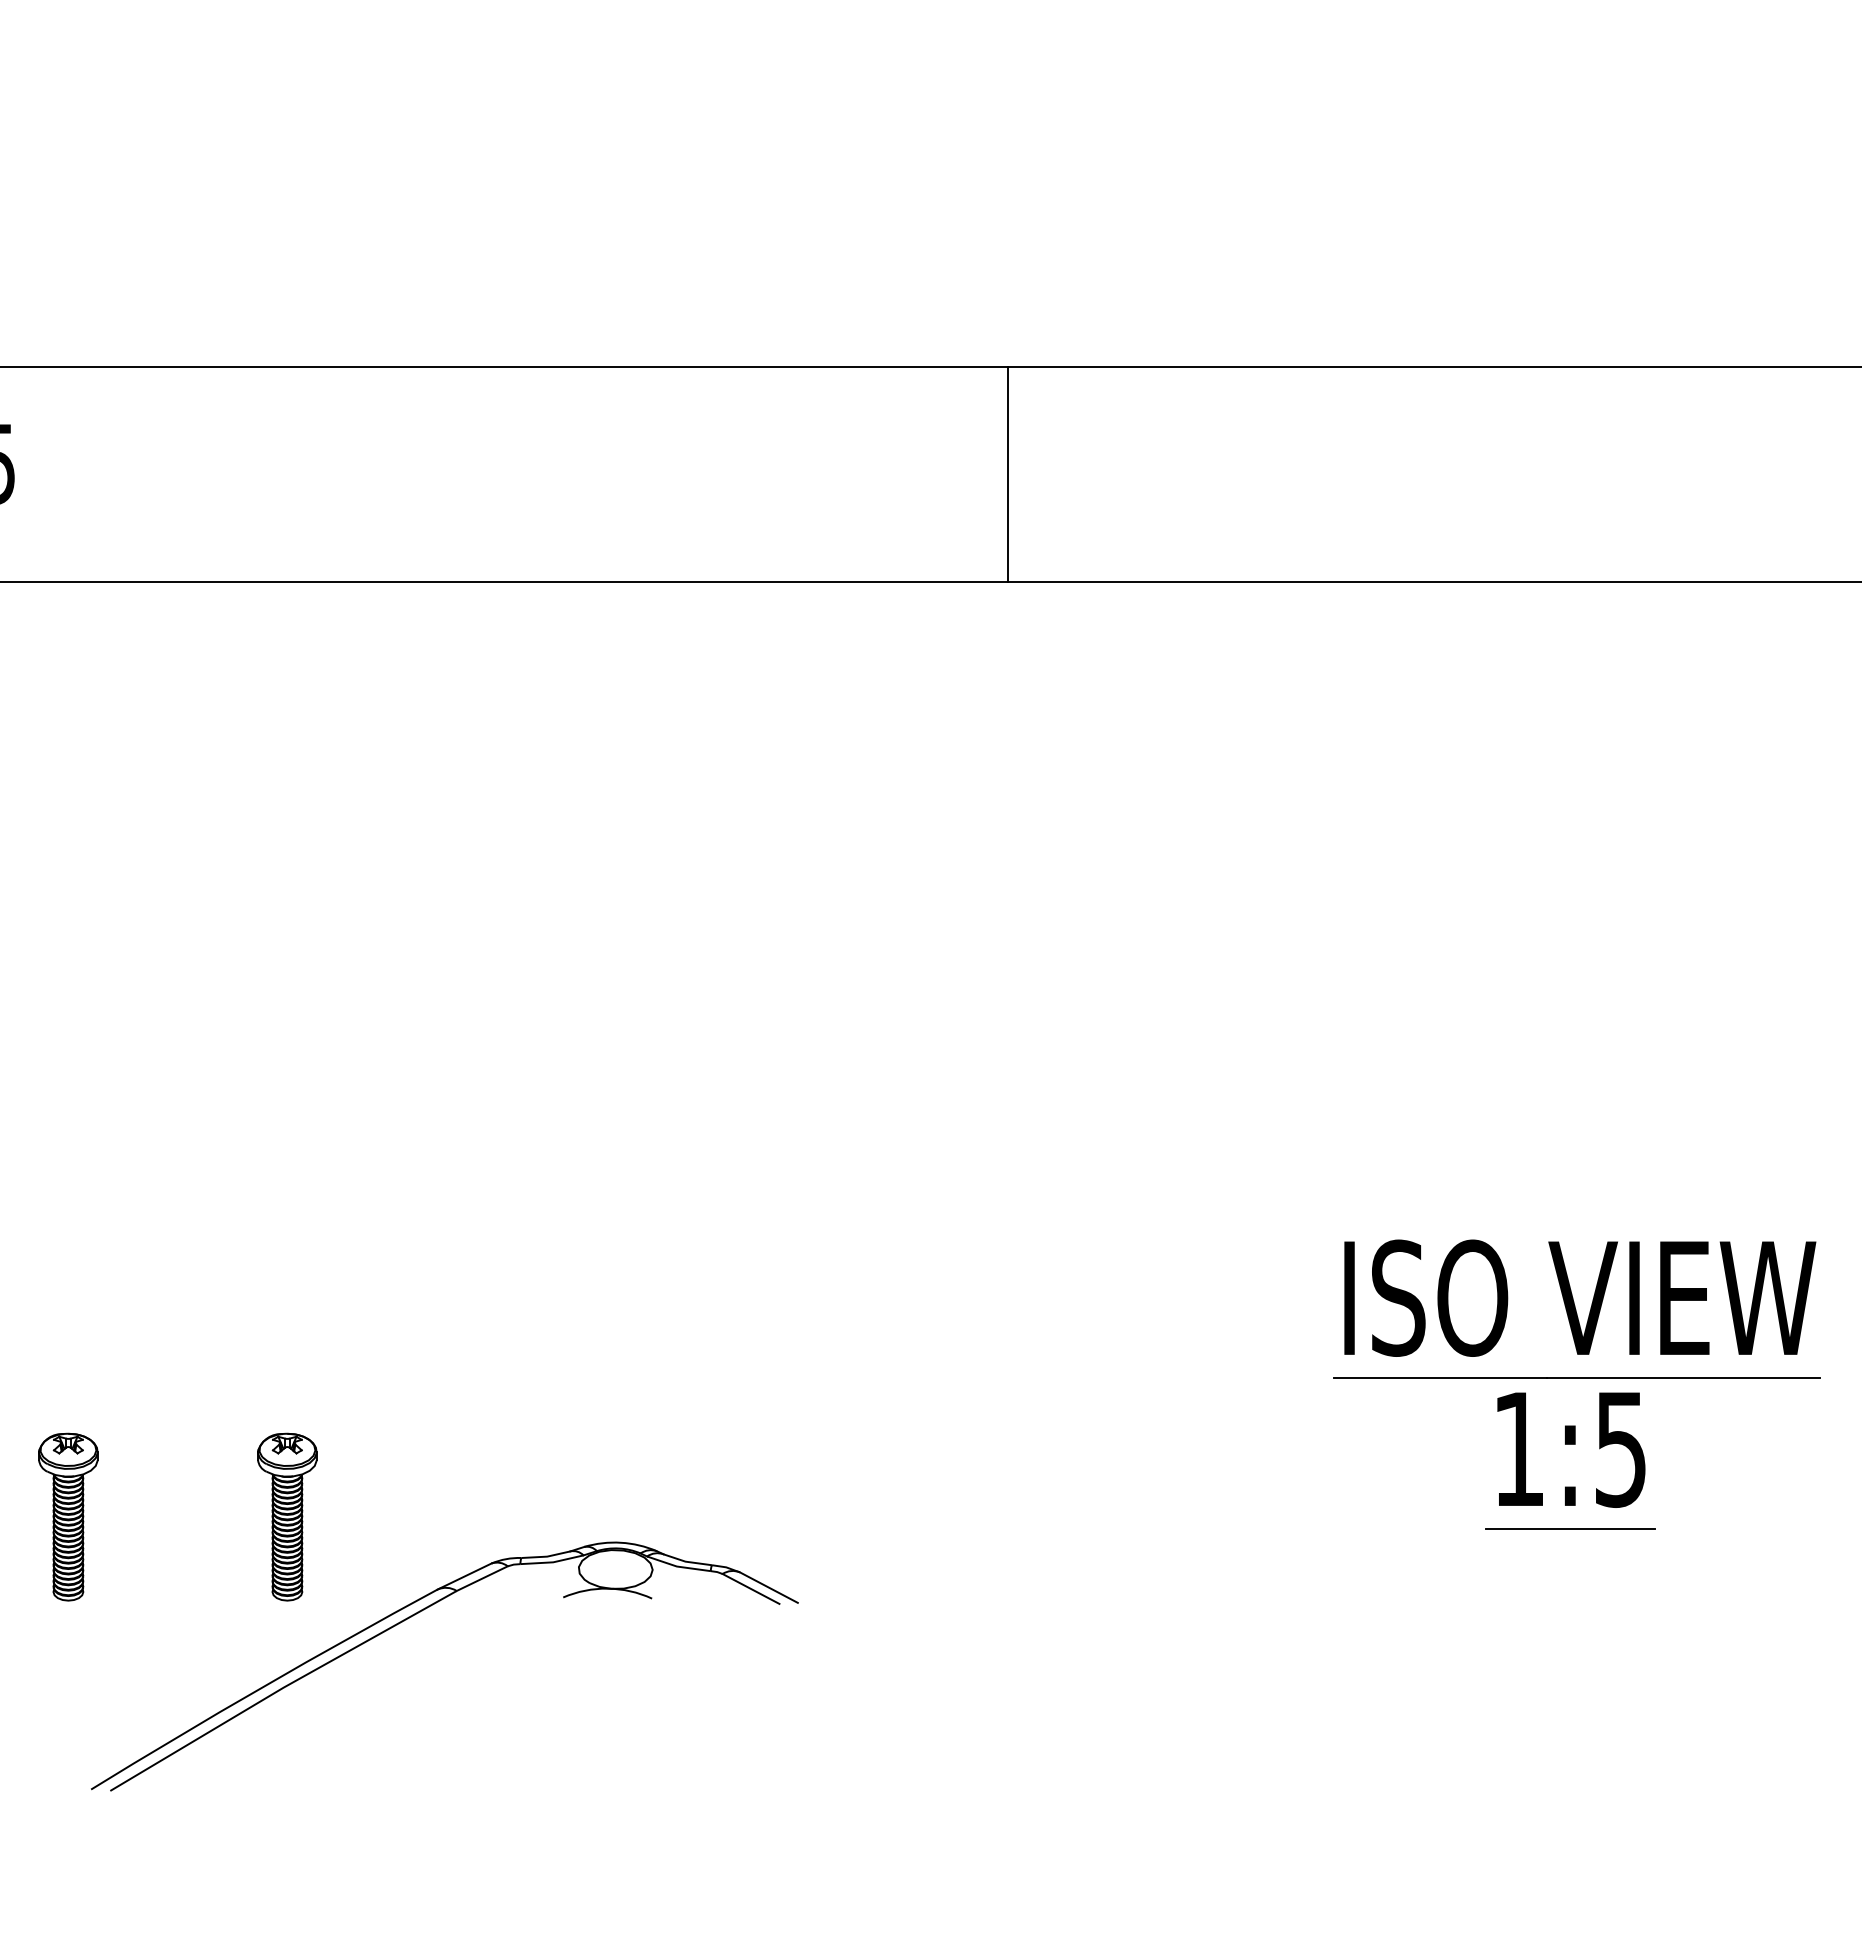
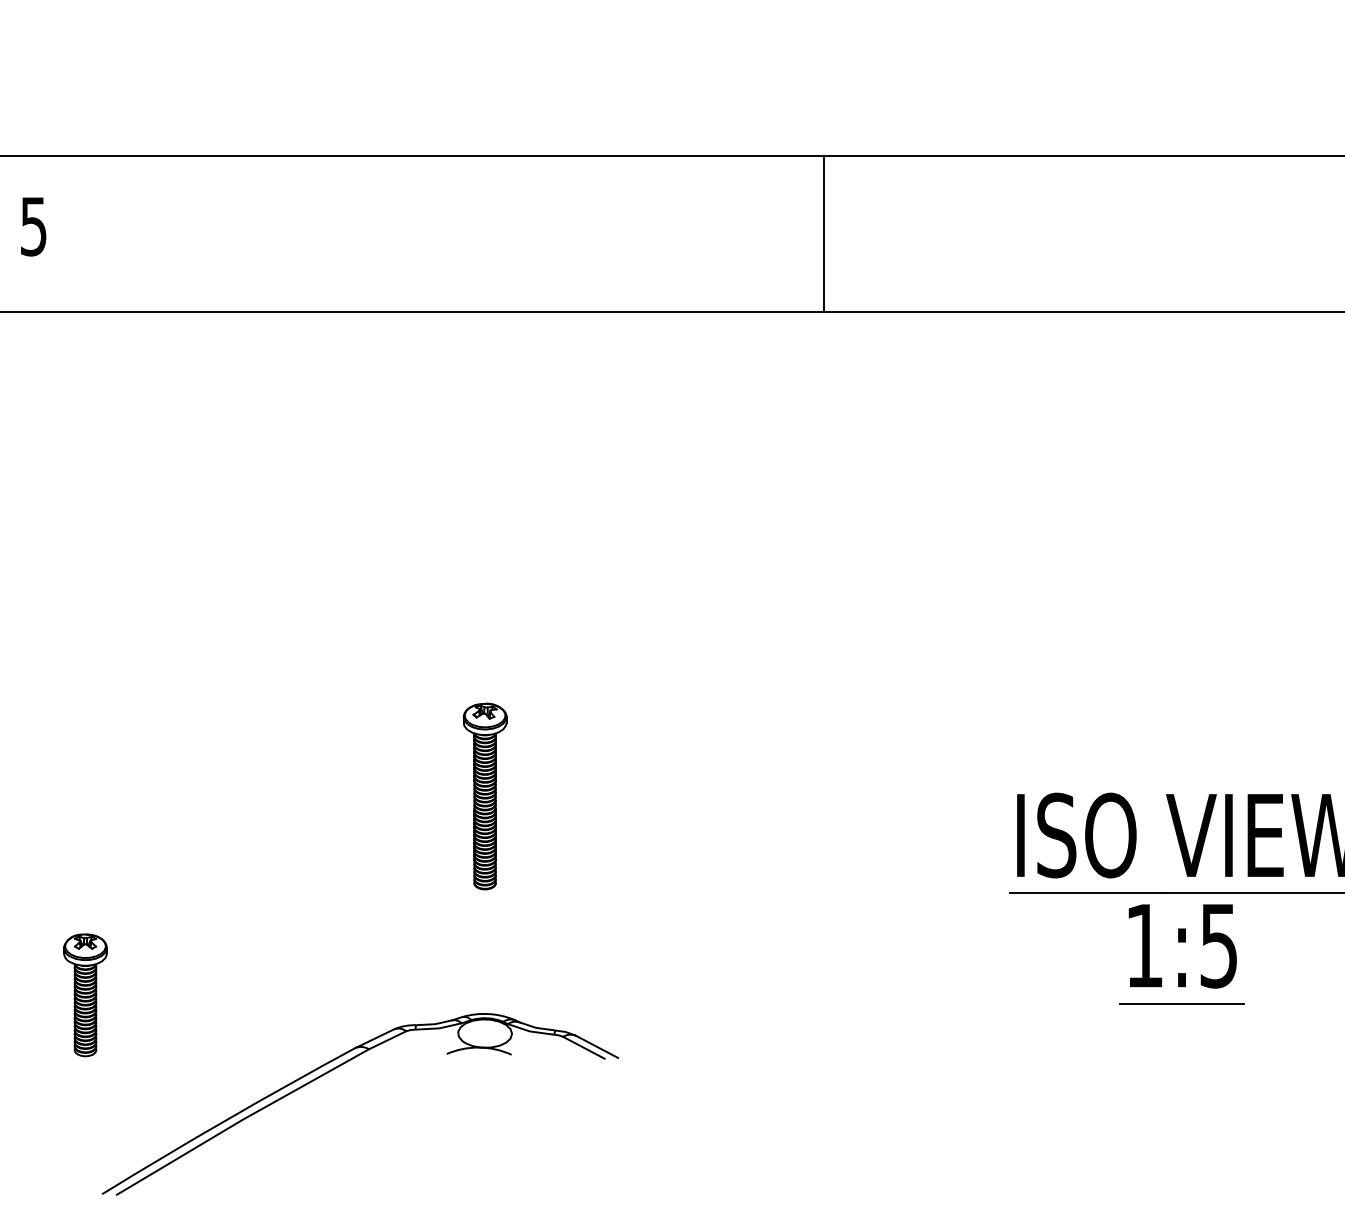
line: (1008, 474) -> (824, 234), moved
part: (615, 1244) -> (484, 796), added
part: (287, 1516) -> (245, 994), removed

